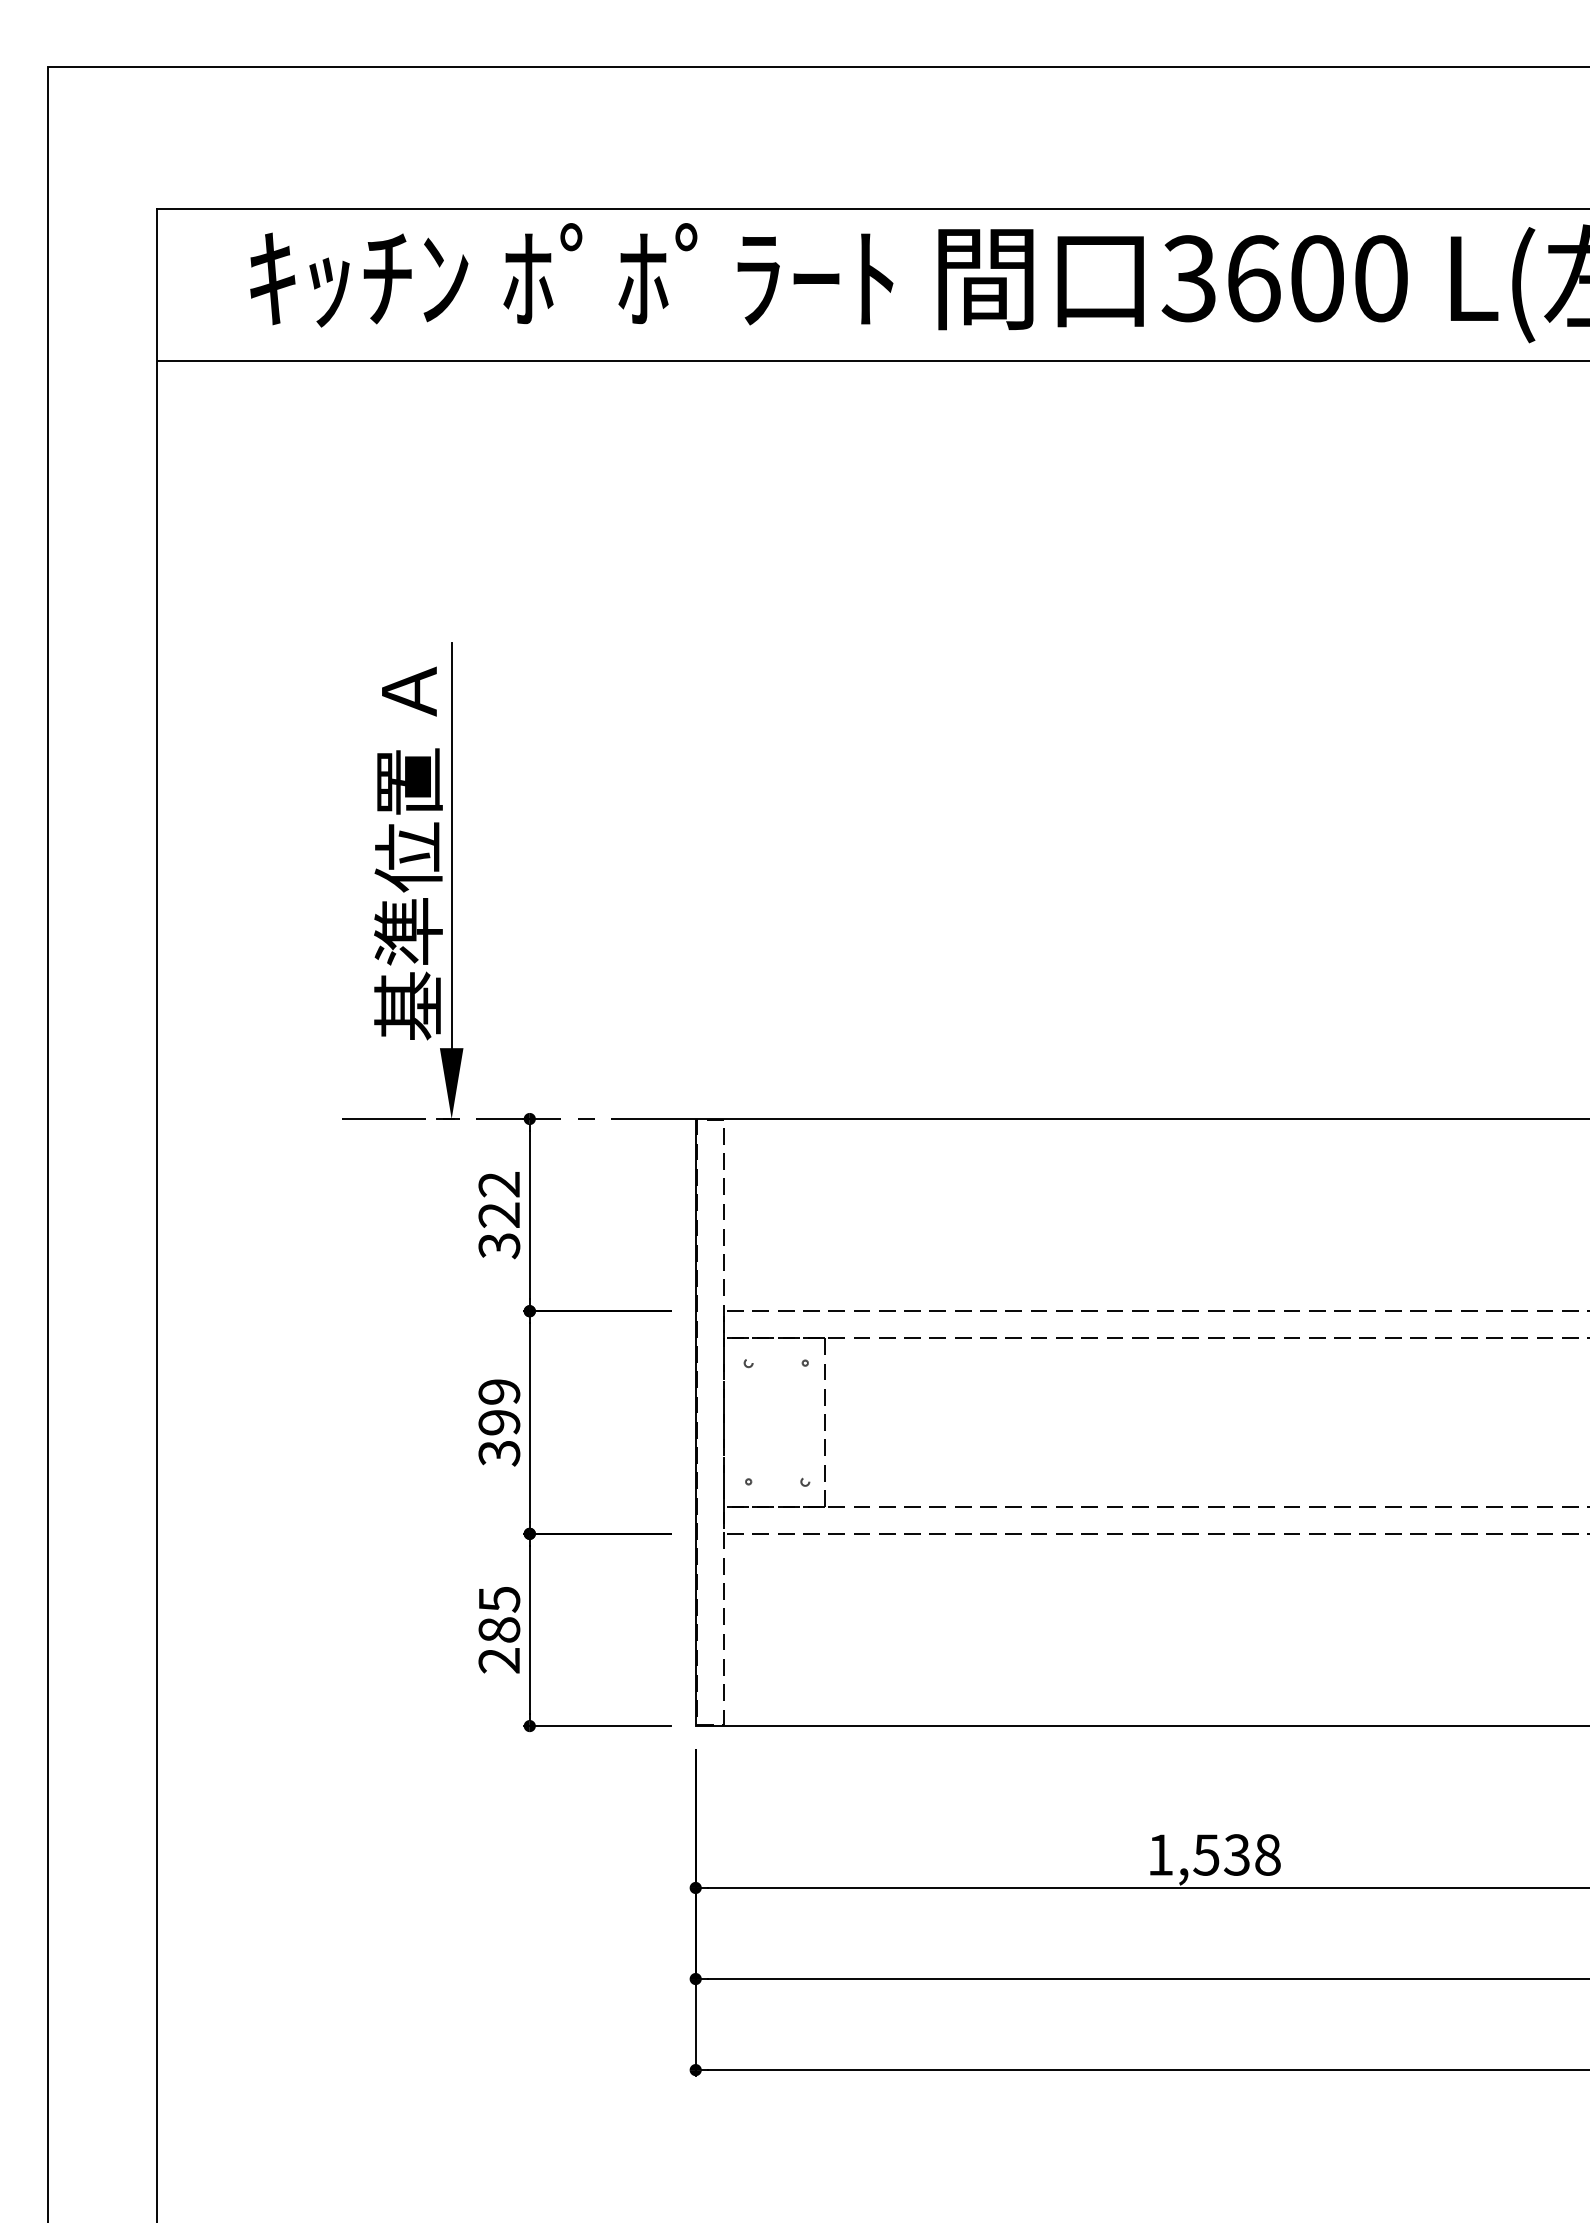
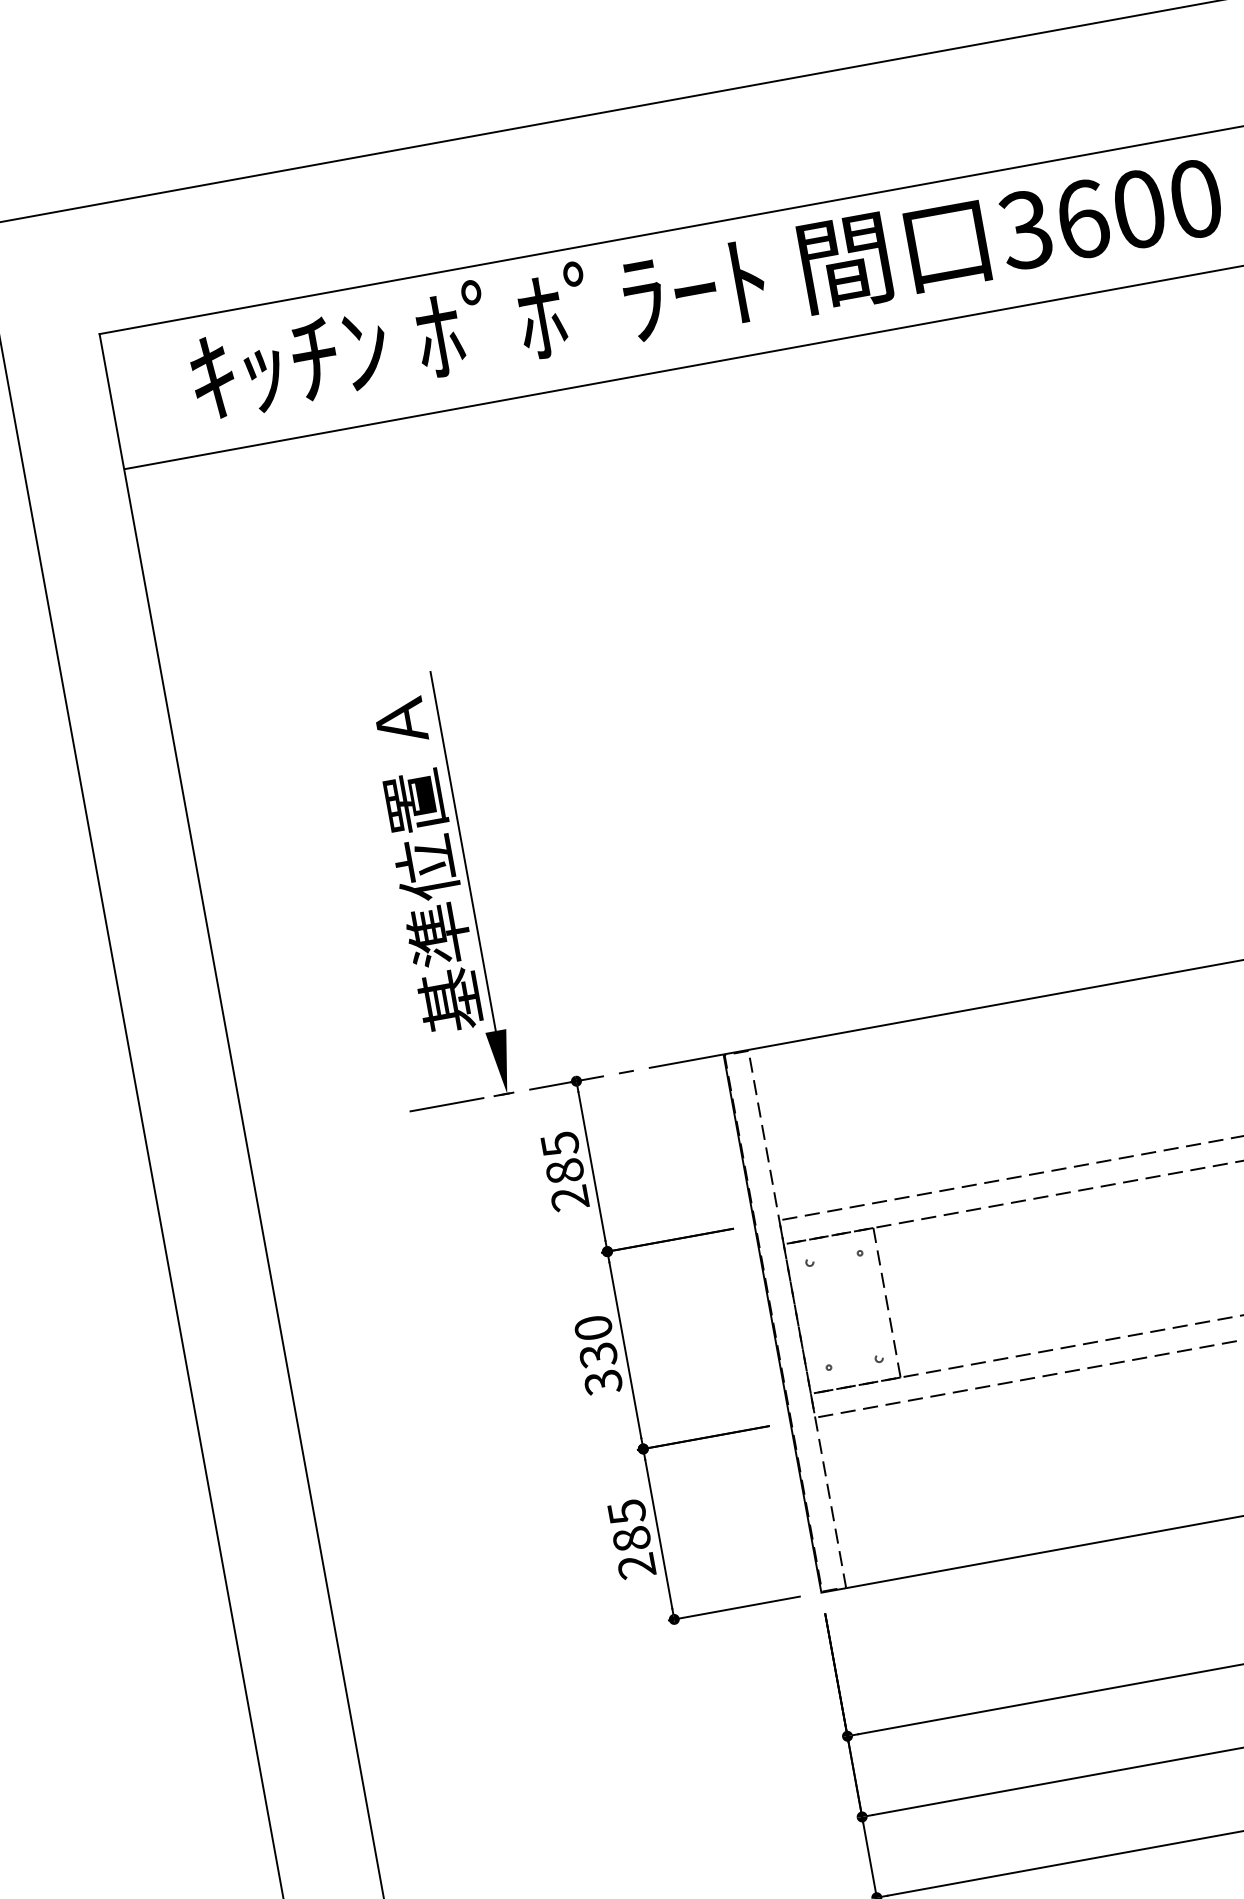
text: (499, 1215) -> (565, 1171), 322 -> 285
text: (499, 1407) -> (596, 1341), 399 -> 330

